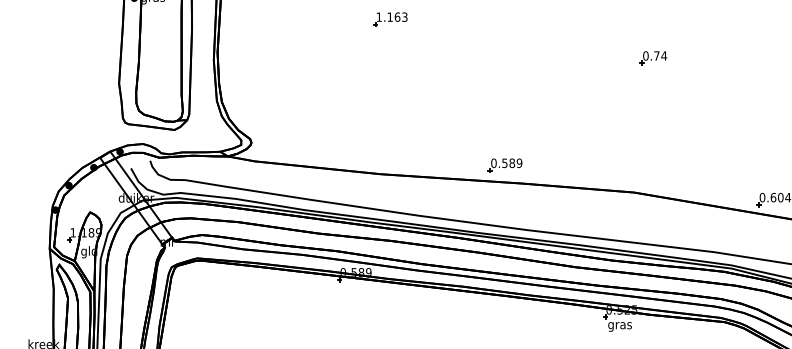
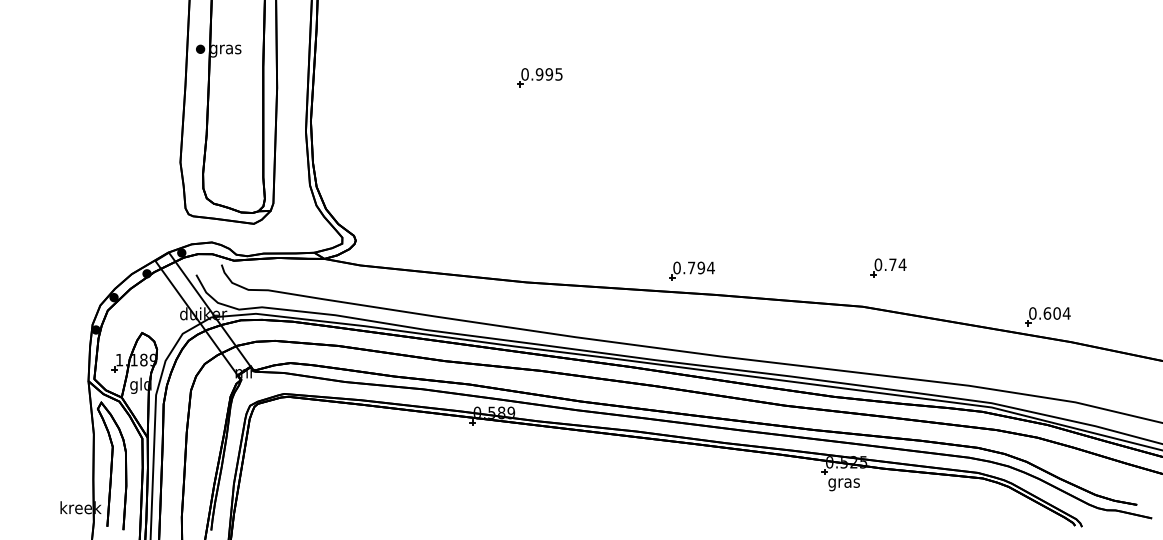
text: (391, 17) -> (541, 74), 1.163 -> 0.995
part: (653, 58) -> (888, 267), moved
text: (512, 162) -> (701, 267), 0.589 -> 0.794

